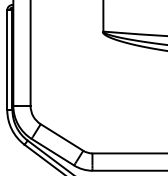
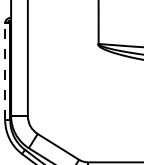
line: (7, 60) -> (5, 72), solid -> dashed

